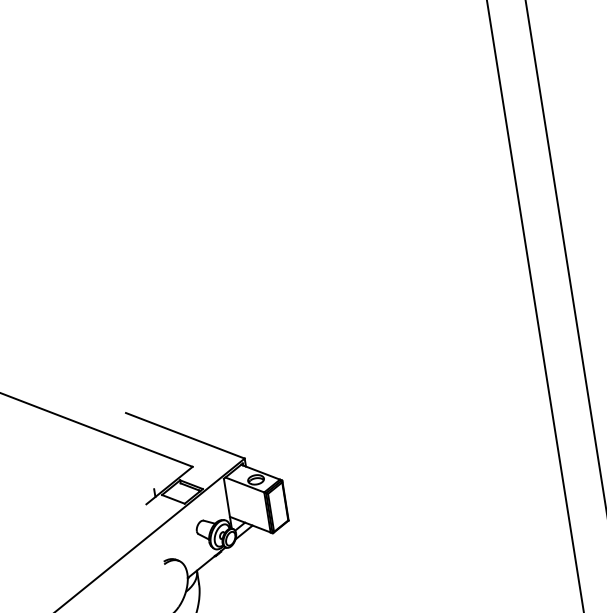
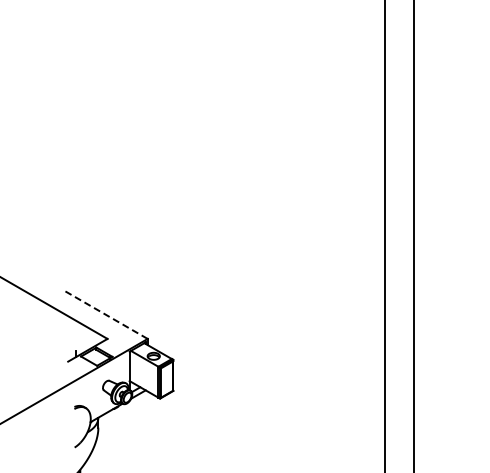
line: (185, 435) -> (105, 314), solid -> dashed

